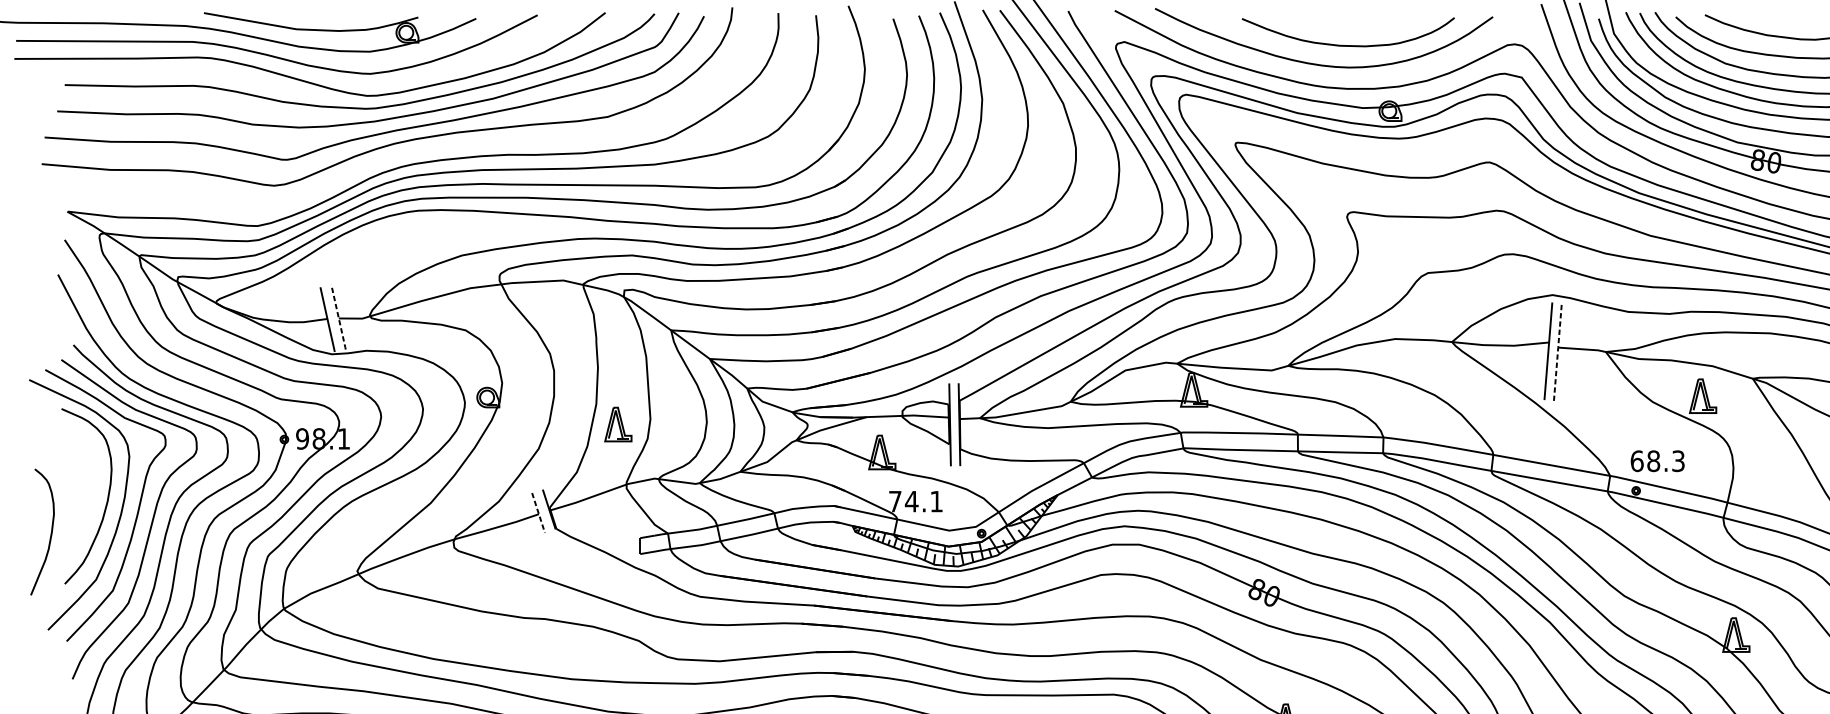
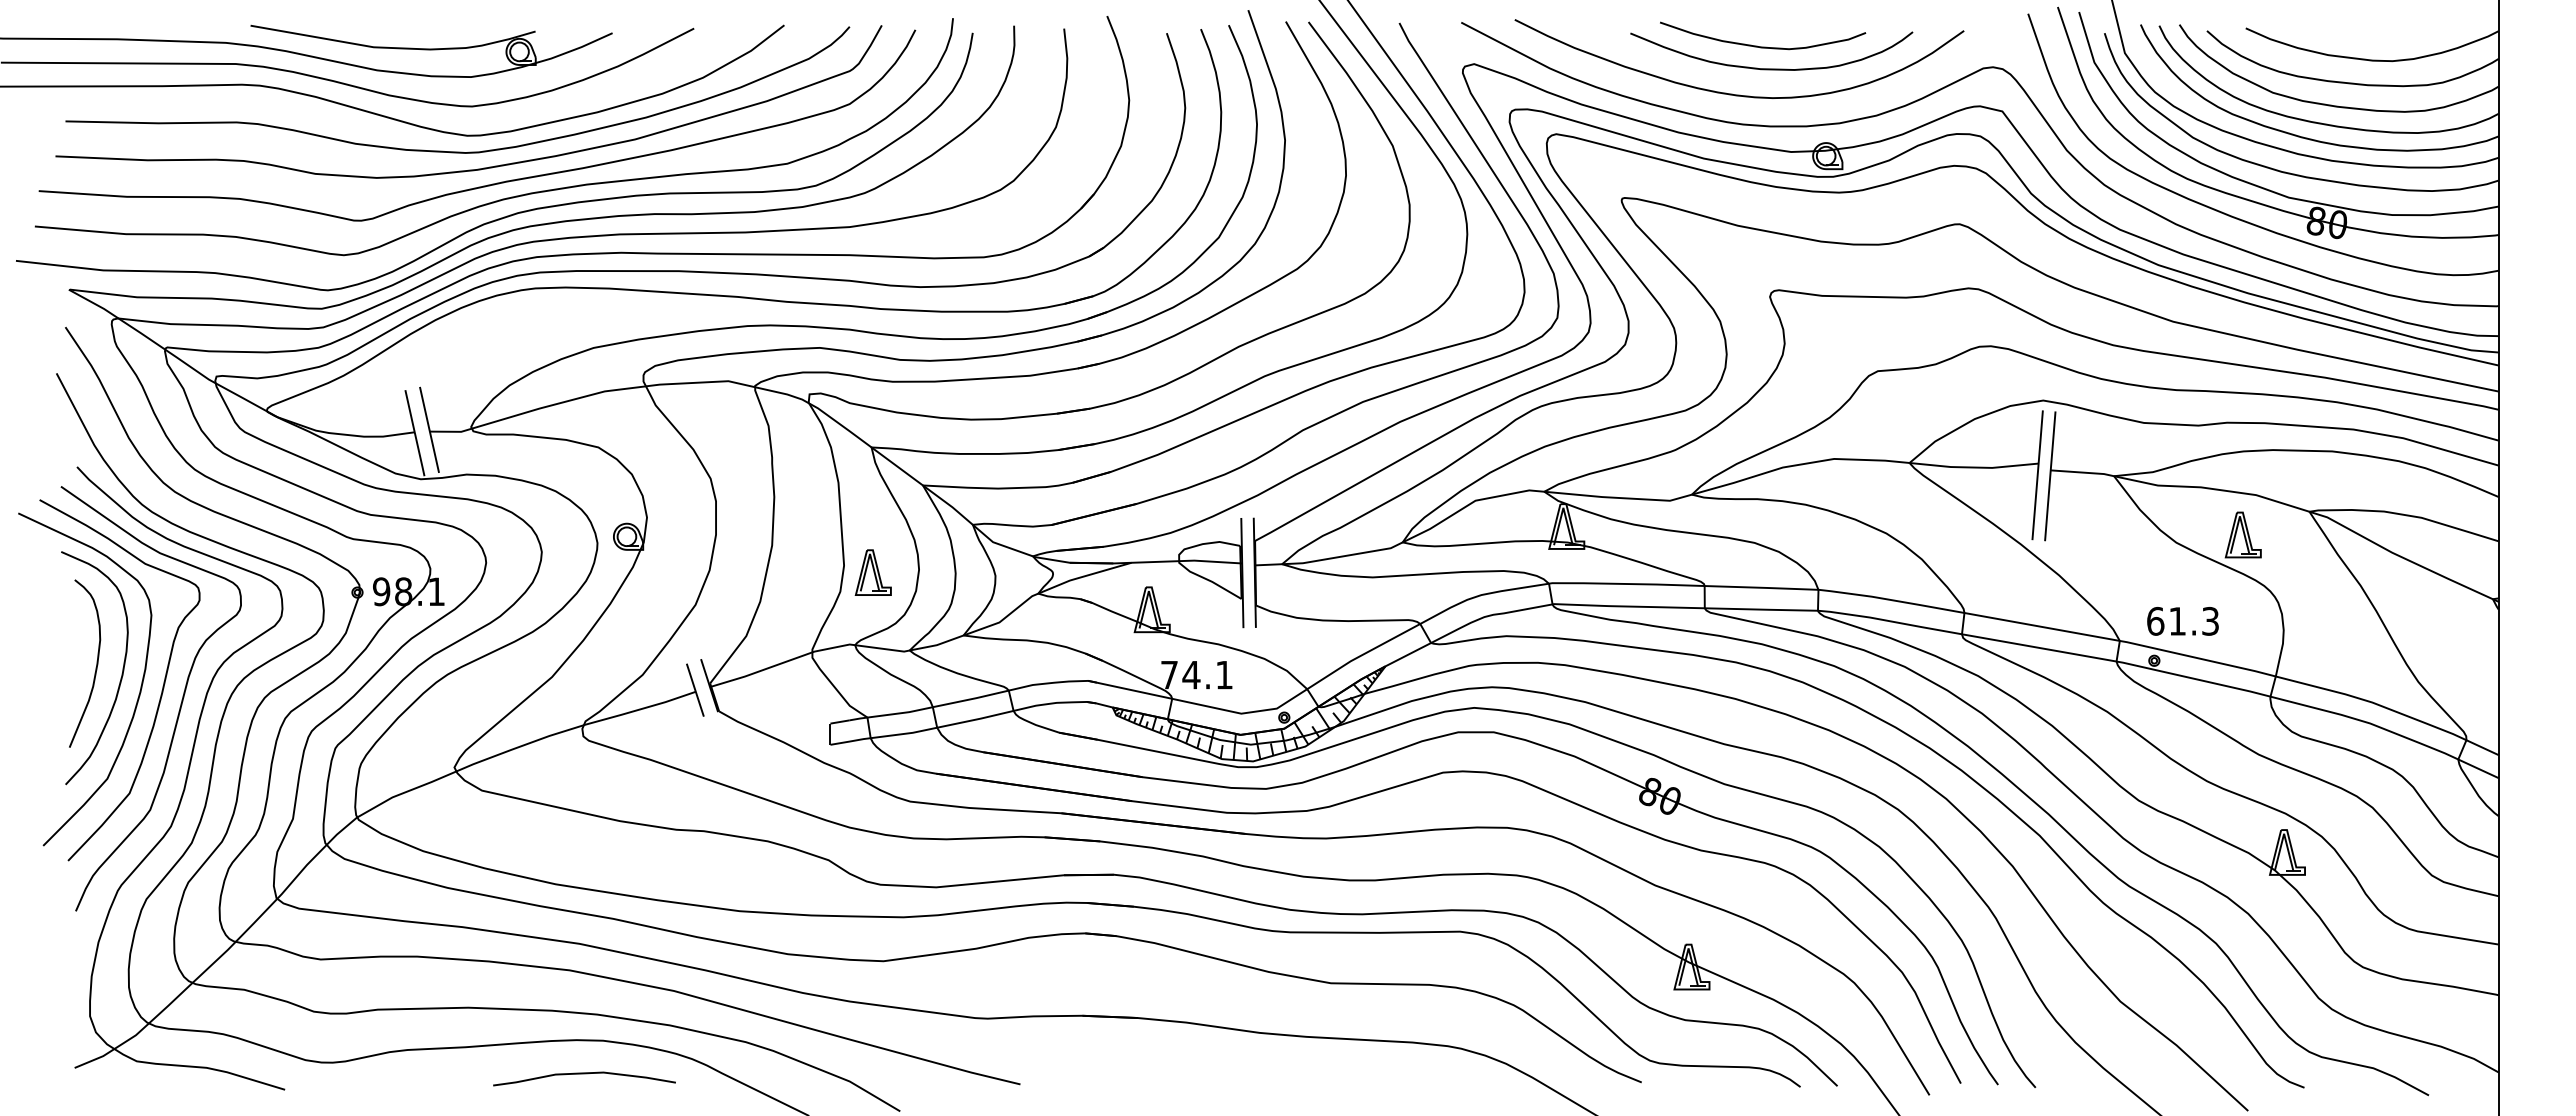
curve: (1342, 28) -> (1763, 46), added
curve: (401, 154) -> (513, 213), added
line: (338, 318) -> (429, 431), dashed -> solid
line: (1558, 351) -> (2050, 475), dashed -> solid
part: (617, 424) -> (872, 572), moved
text: (1653, 460) -> (2177, 620), 68.3 -> 61.3
line: (538, 513) -> (695, 690), dashed -> solid
curve: (50, 535) -> (95, 667), moved

